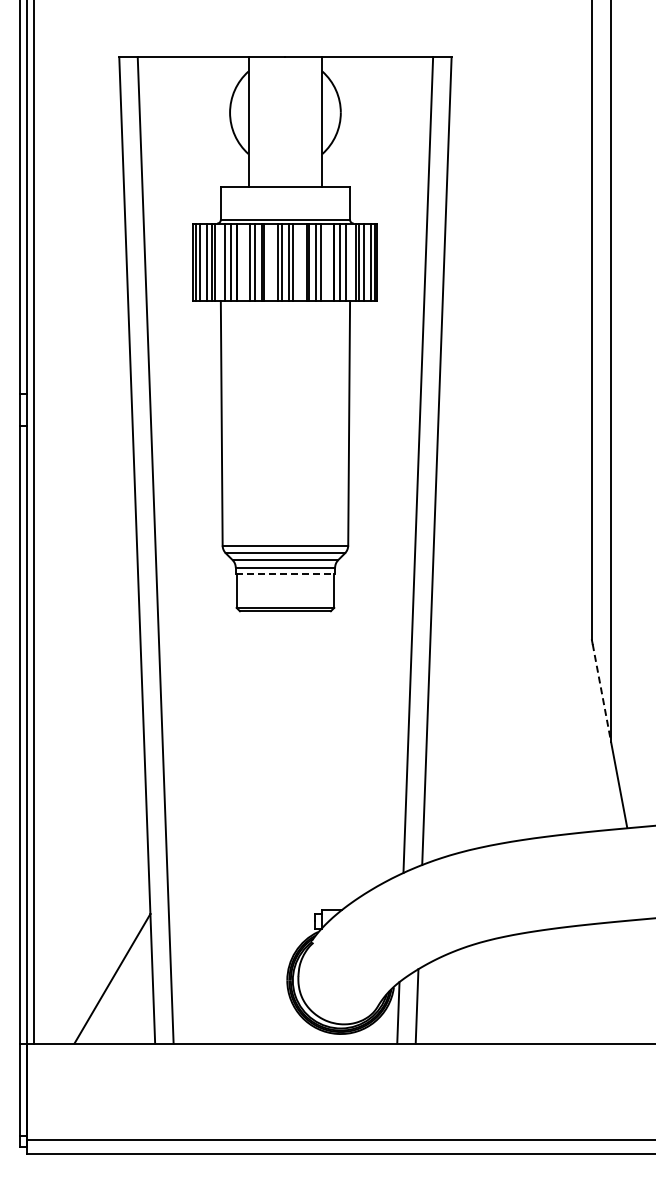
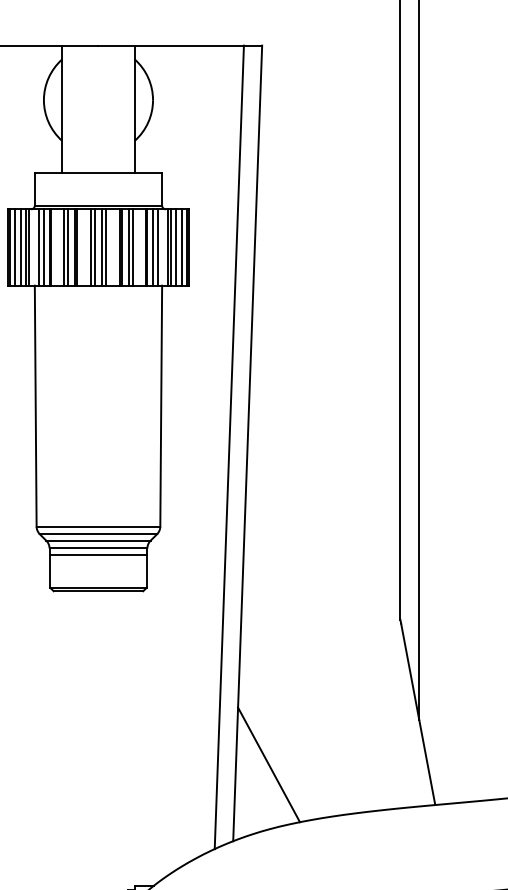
line: (285, 574) -> (98, 555), dashed -> solid
line: (601, 692) -> (409, 671), dashed -> solid
line: (458, 787) -> (268, 764), added

